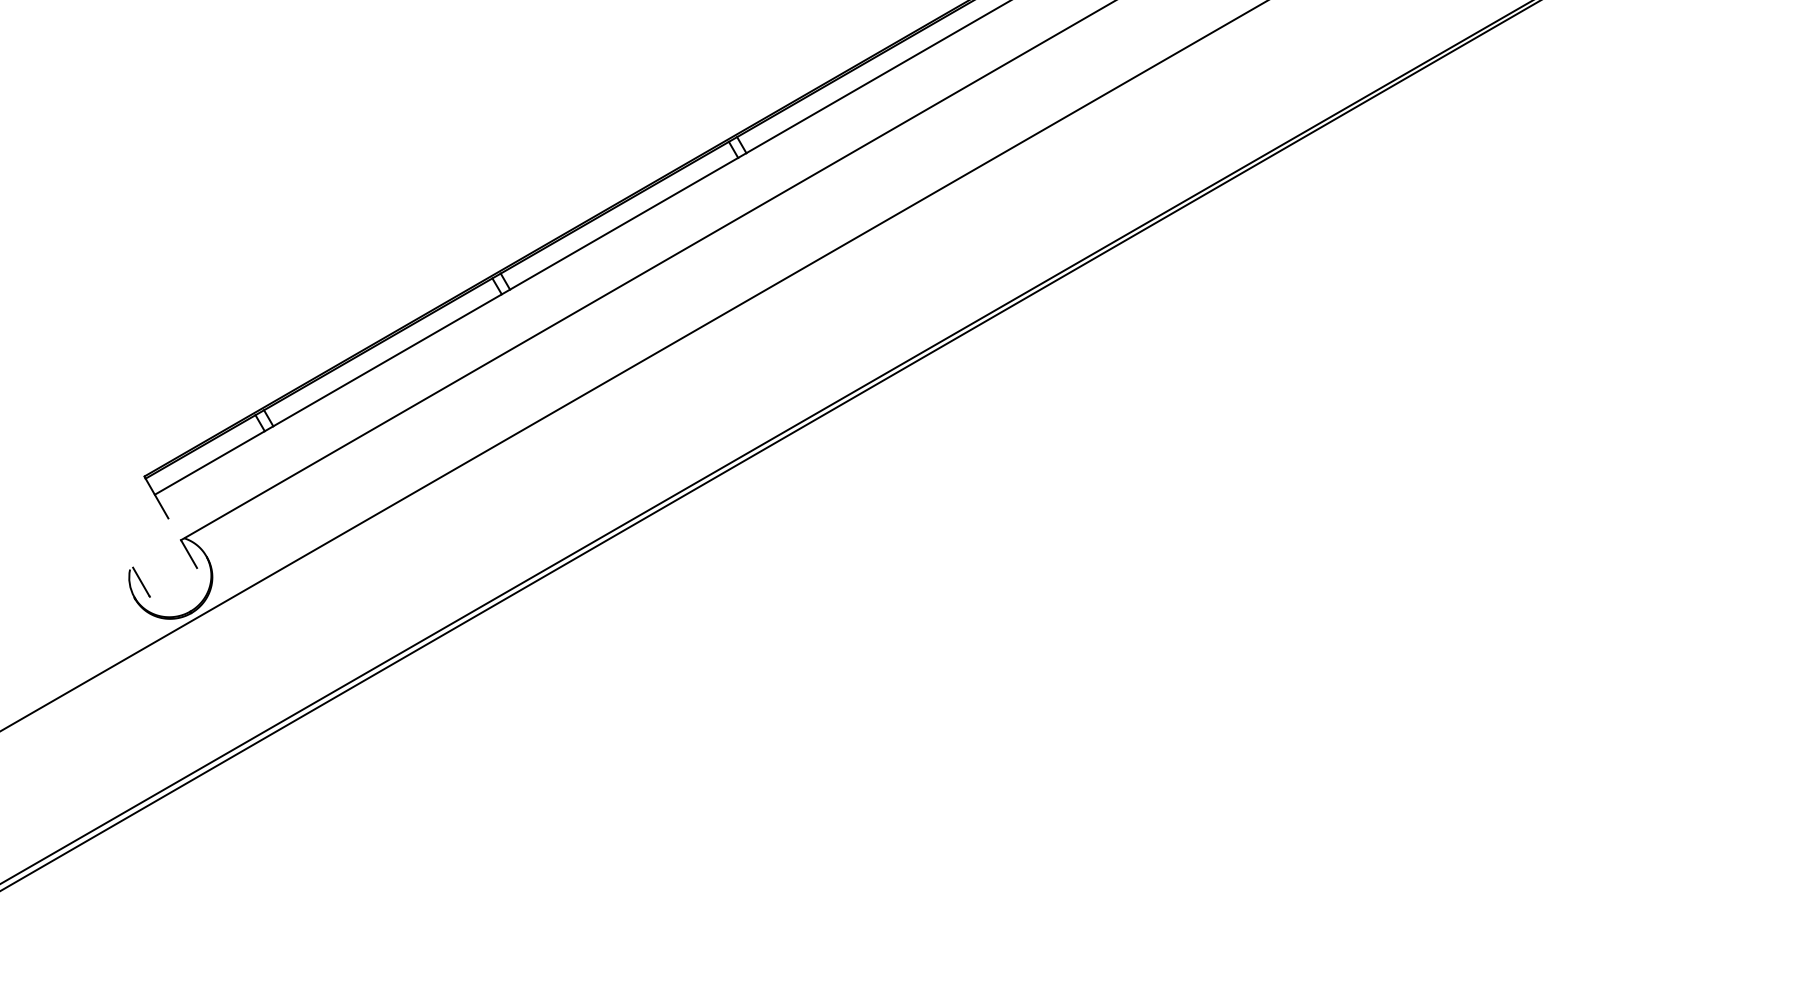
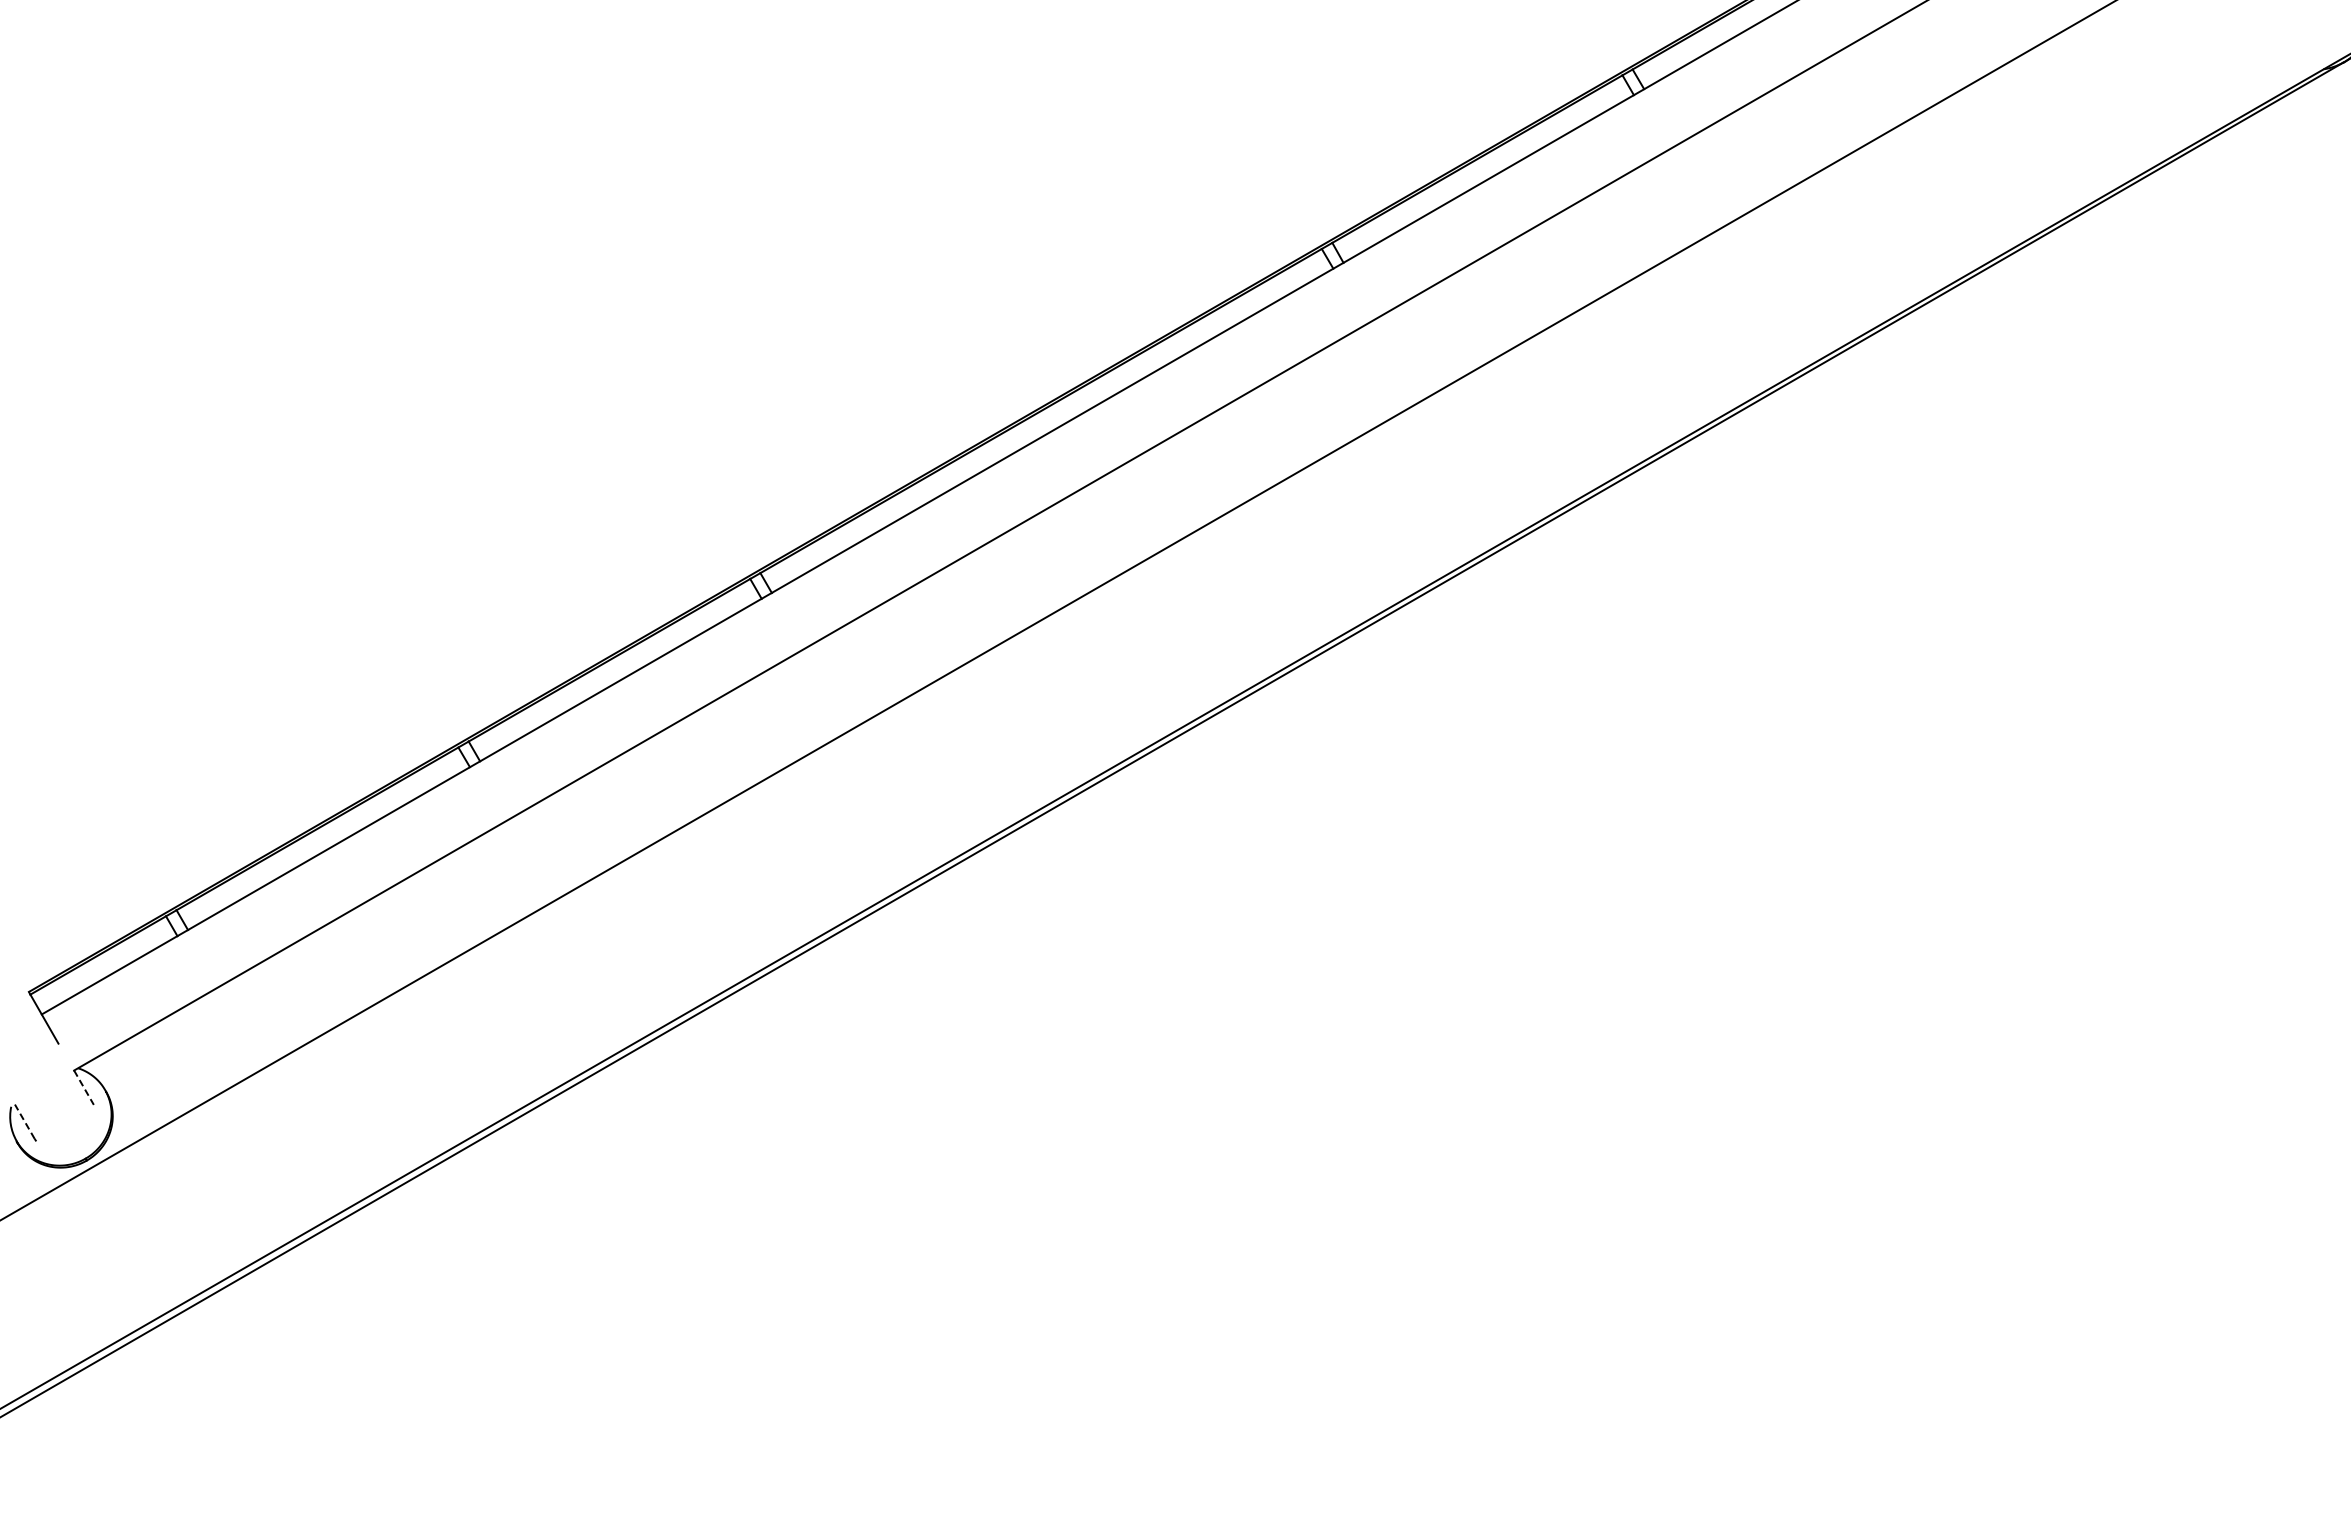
line: (189, 553) -> (84, 1087), solid -> dashed
line: (140, 581) -> (24, 1121), solid -> dashed

